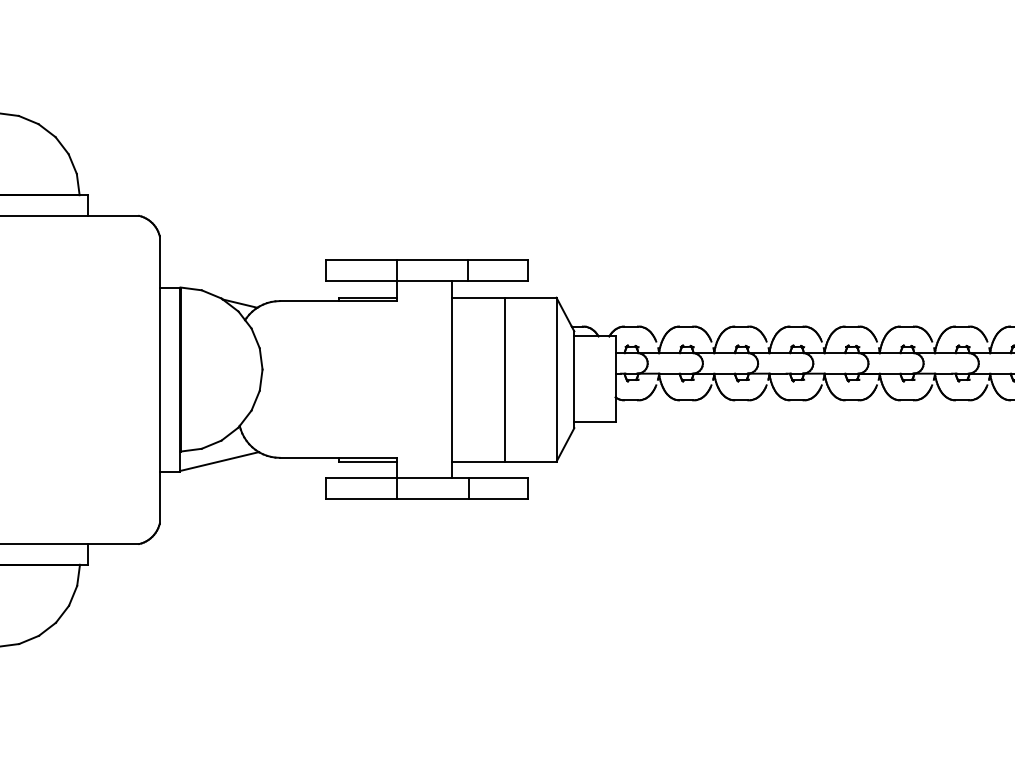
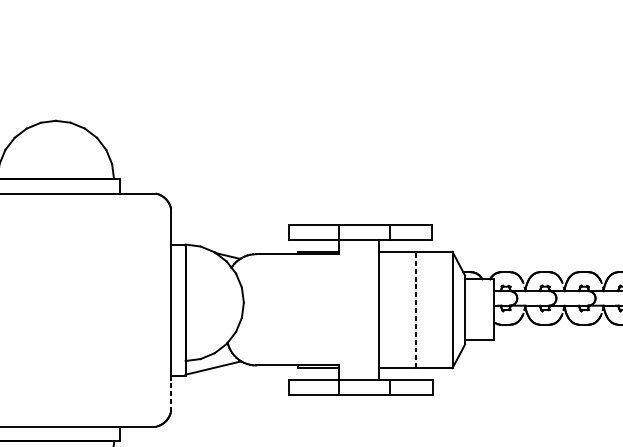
line: (504, 379) -> (415, 309), solid -> dashed
line: (159, 497) -> (170, 393), solid -> dashed

